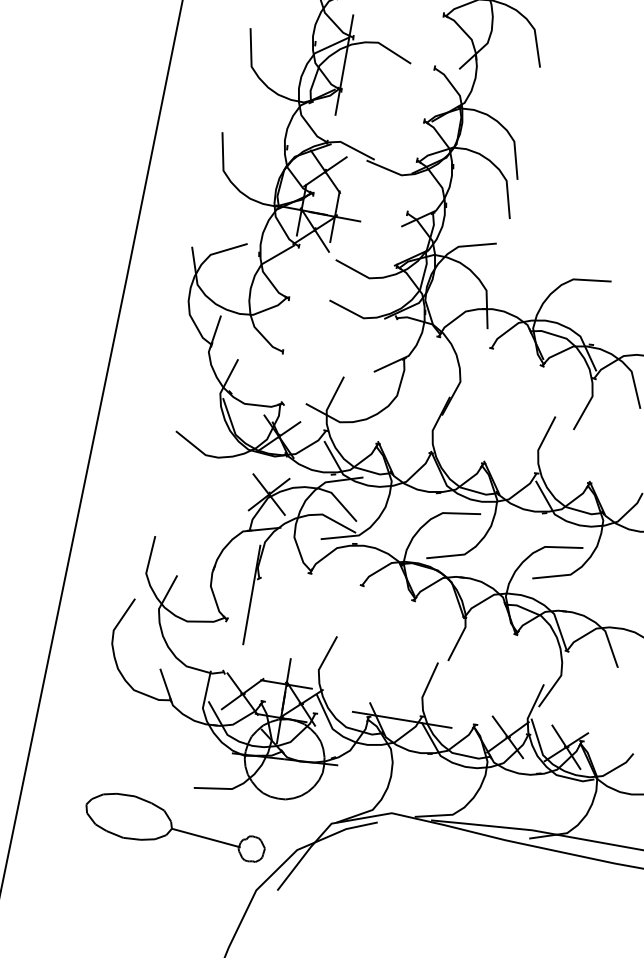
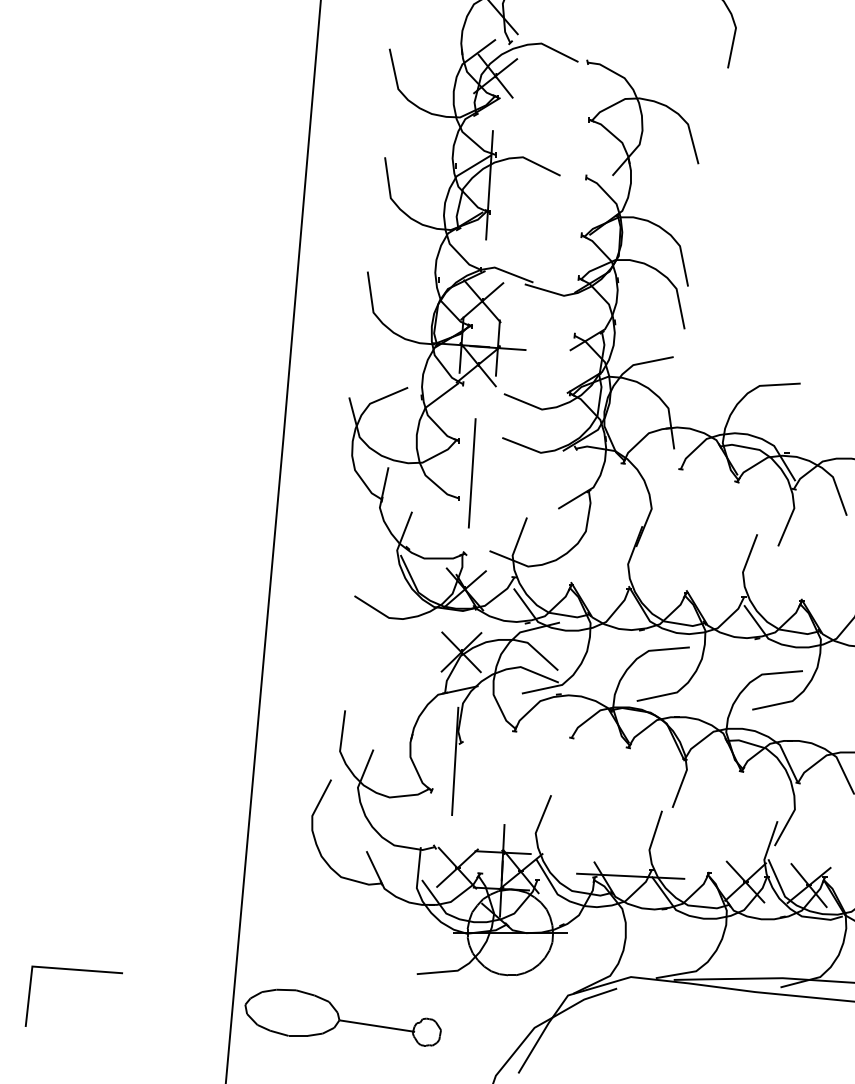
line: (297, 330) -> (471, 473), added
part: (175, 826) -> (342, 1017), moved

